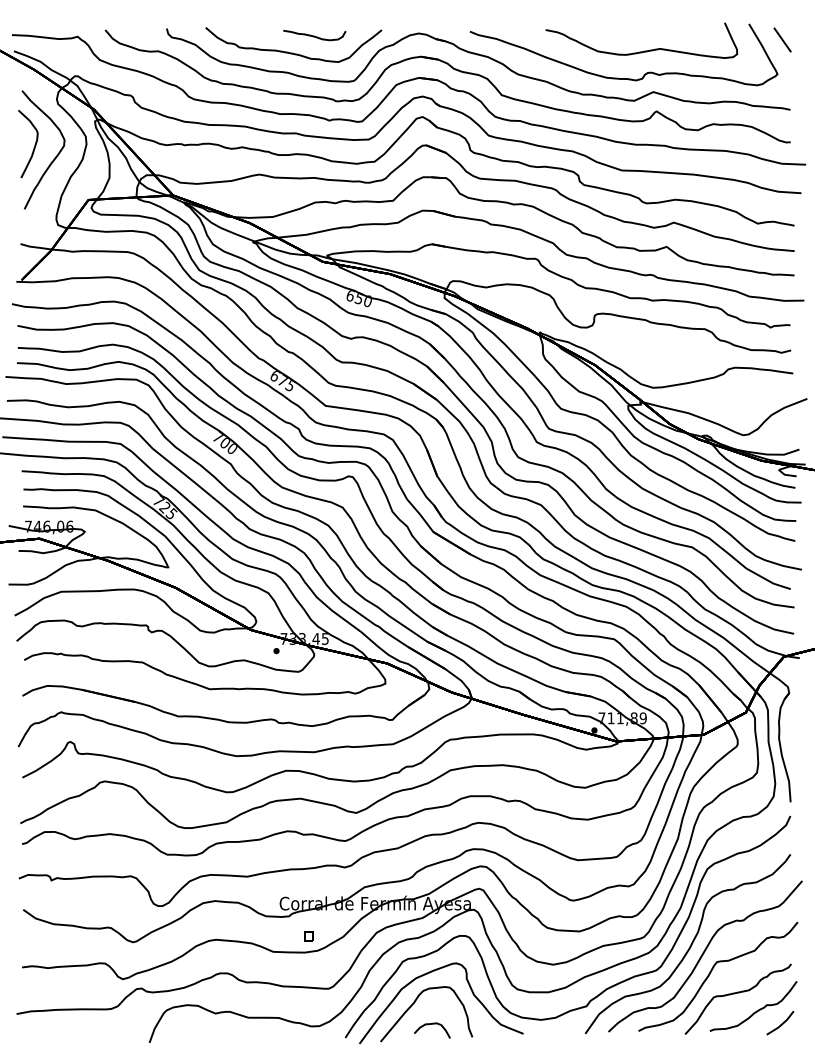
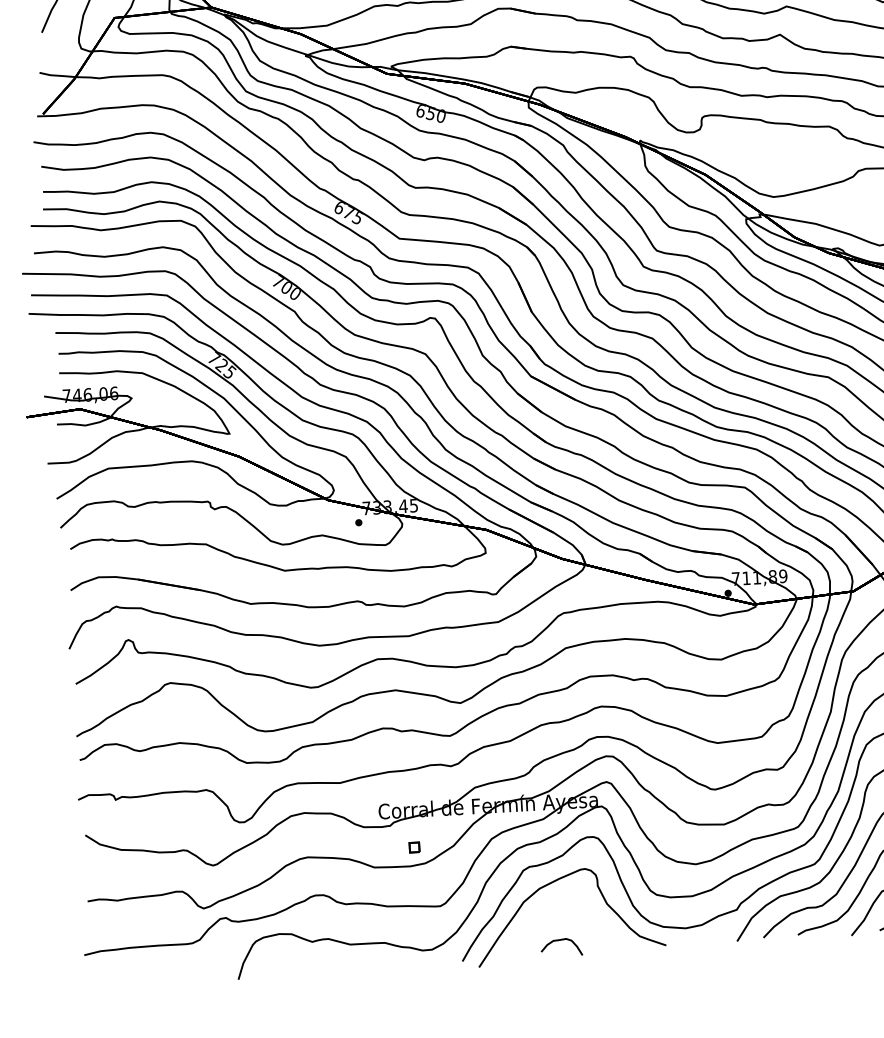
curve: (412, 1006) -> (537, 921), removed

